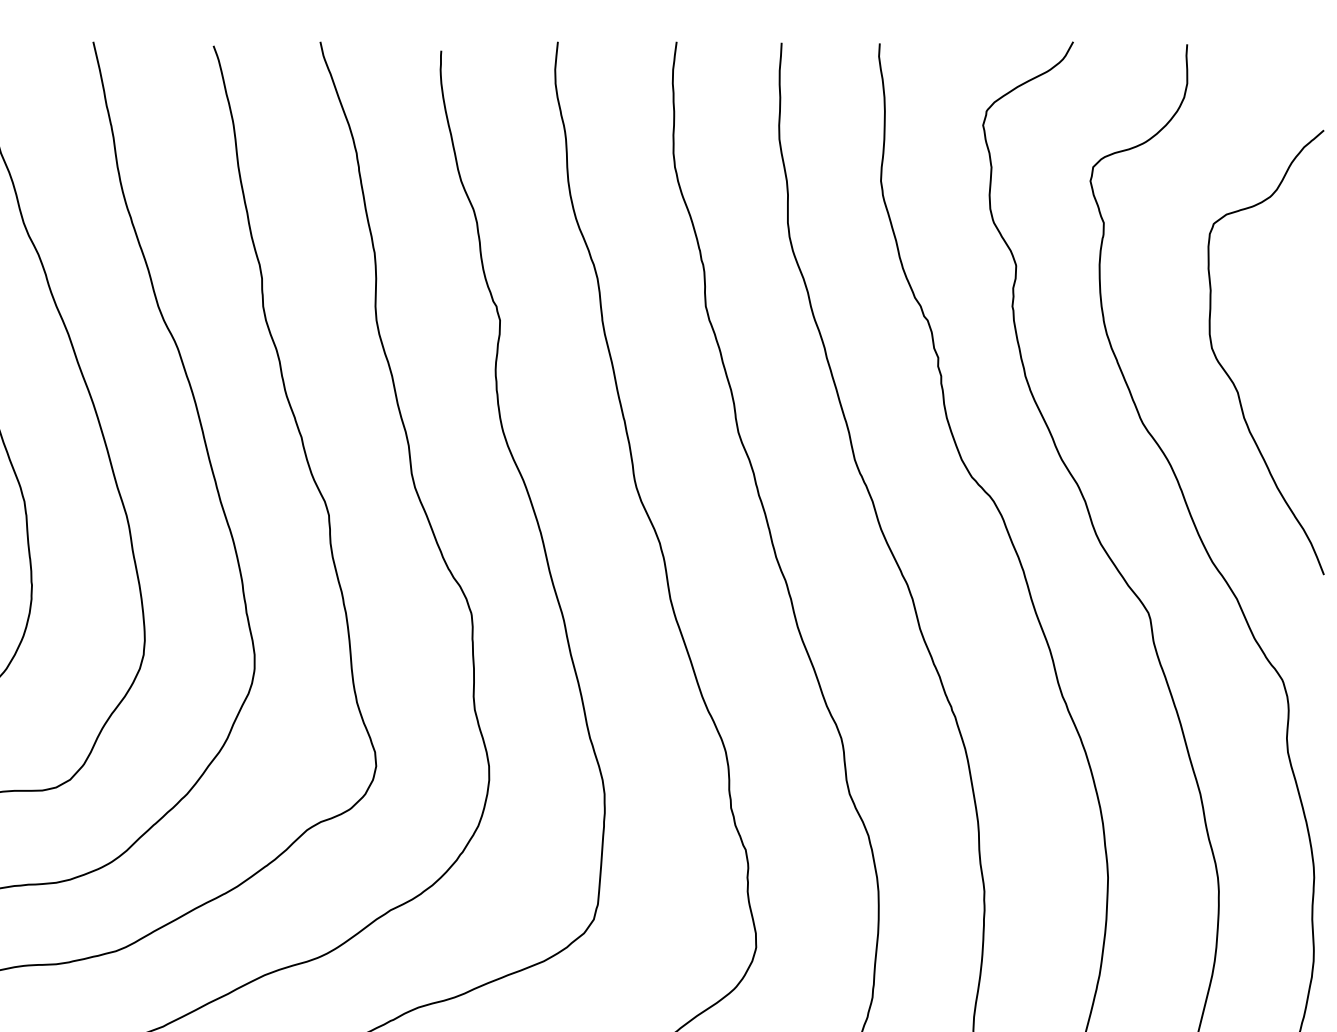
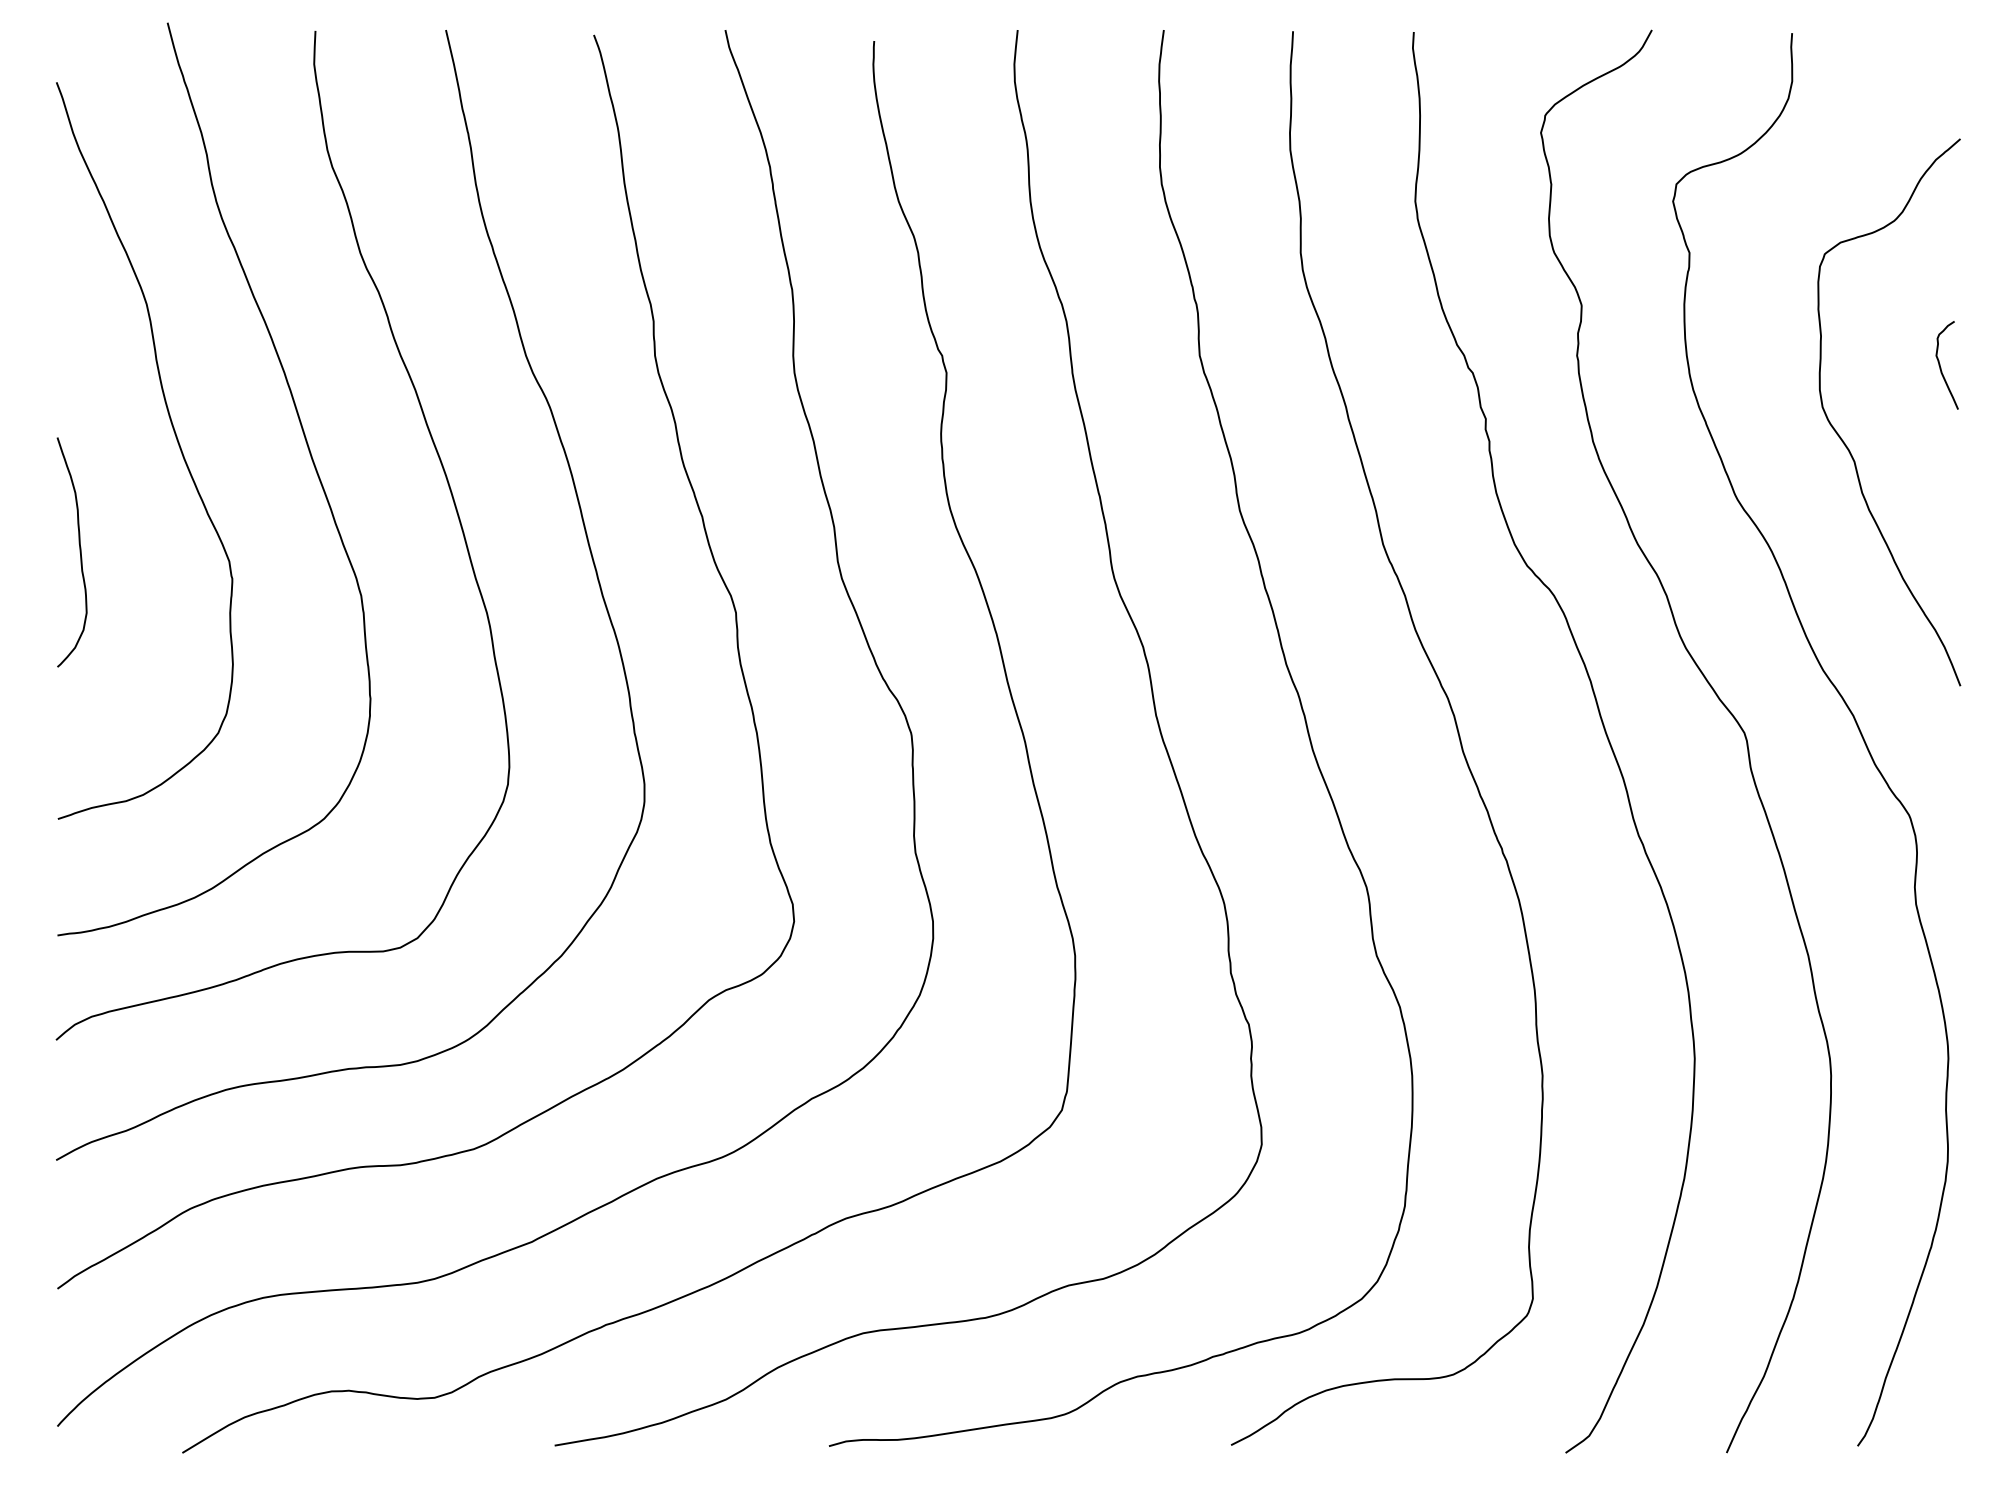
curve: (1308, 316) -> (1941, 367), added

